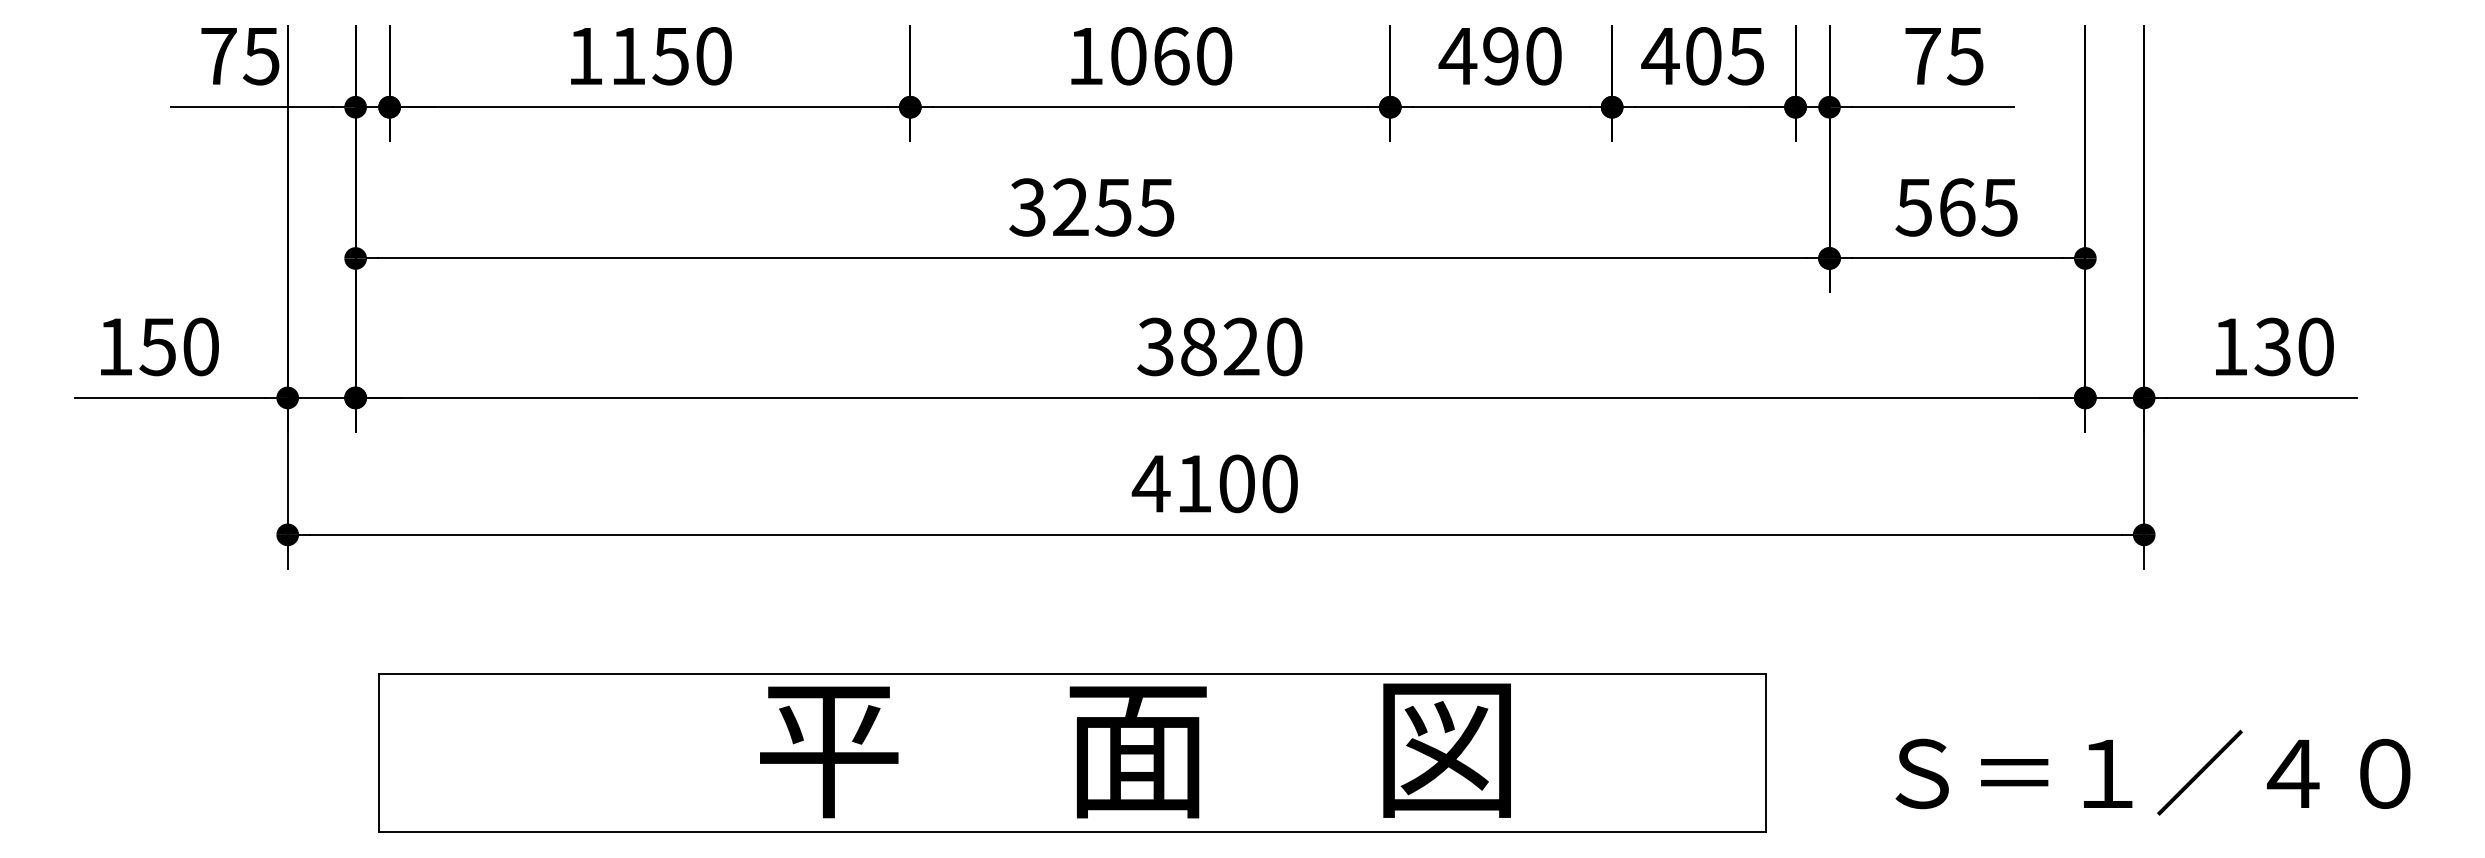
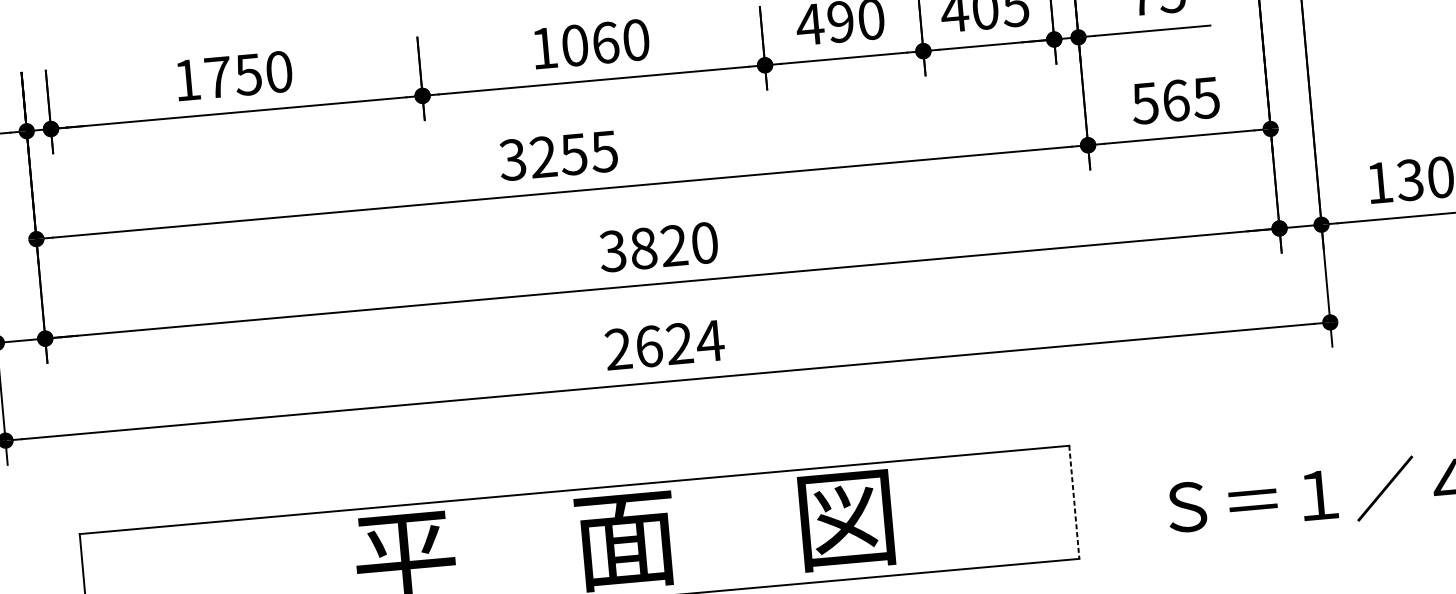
text: (628, 56) -> (218, 77), 1150 -> 1750
text: (1215, 483) -> (664, 344), 4100 -> 2624
line: (1766, 753) -> (1074, 502), solid -> dashed

